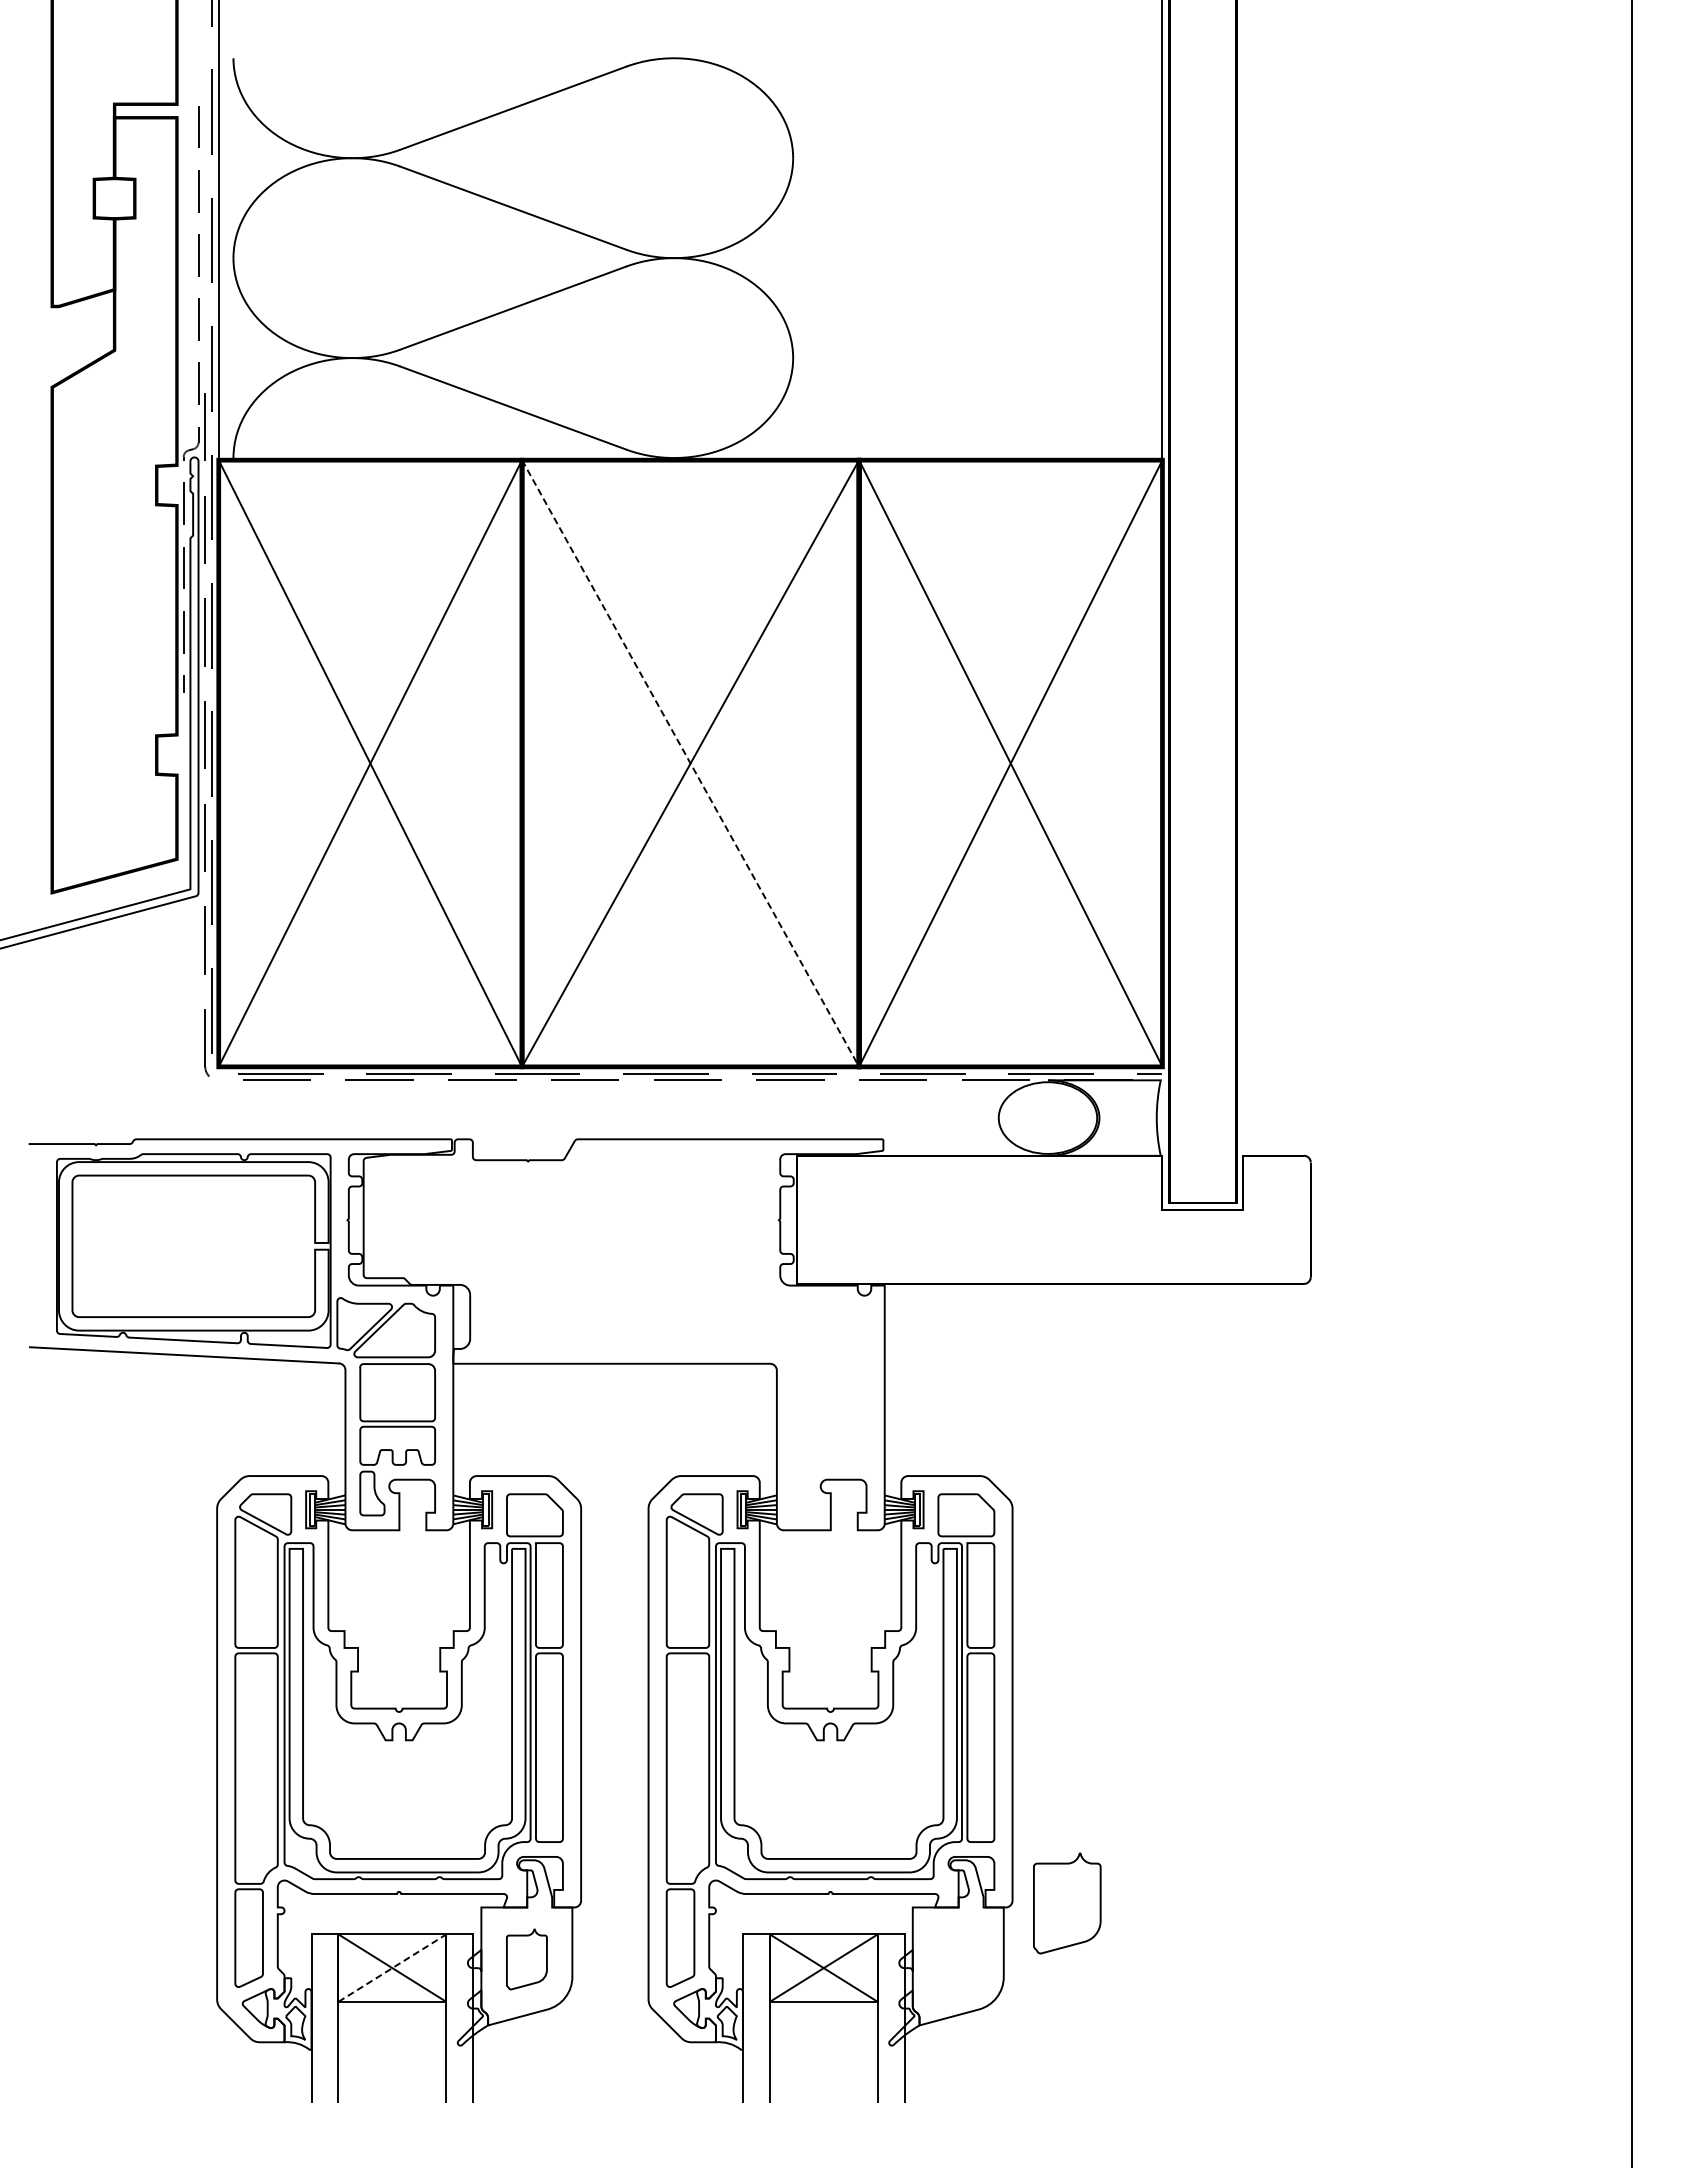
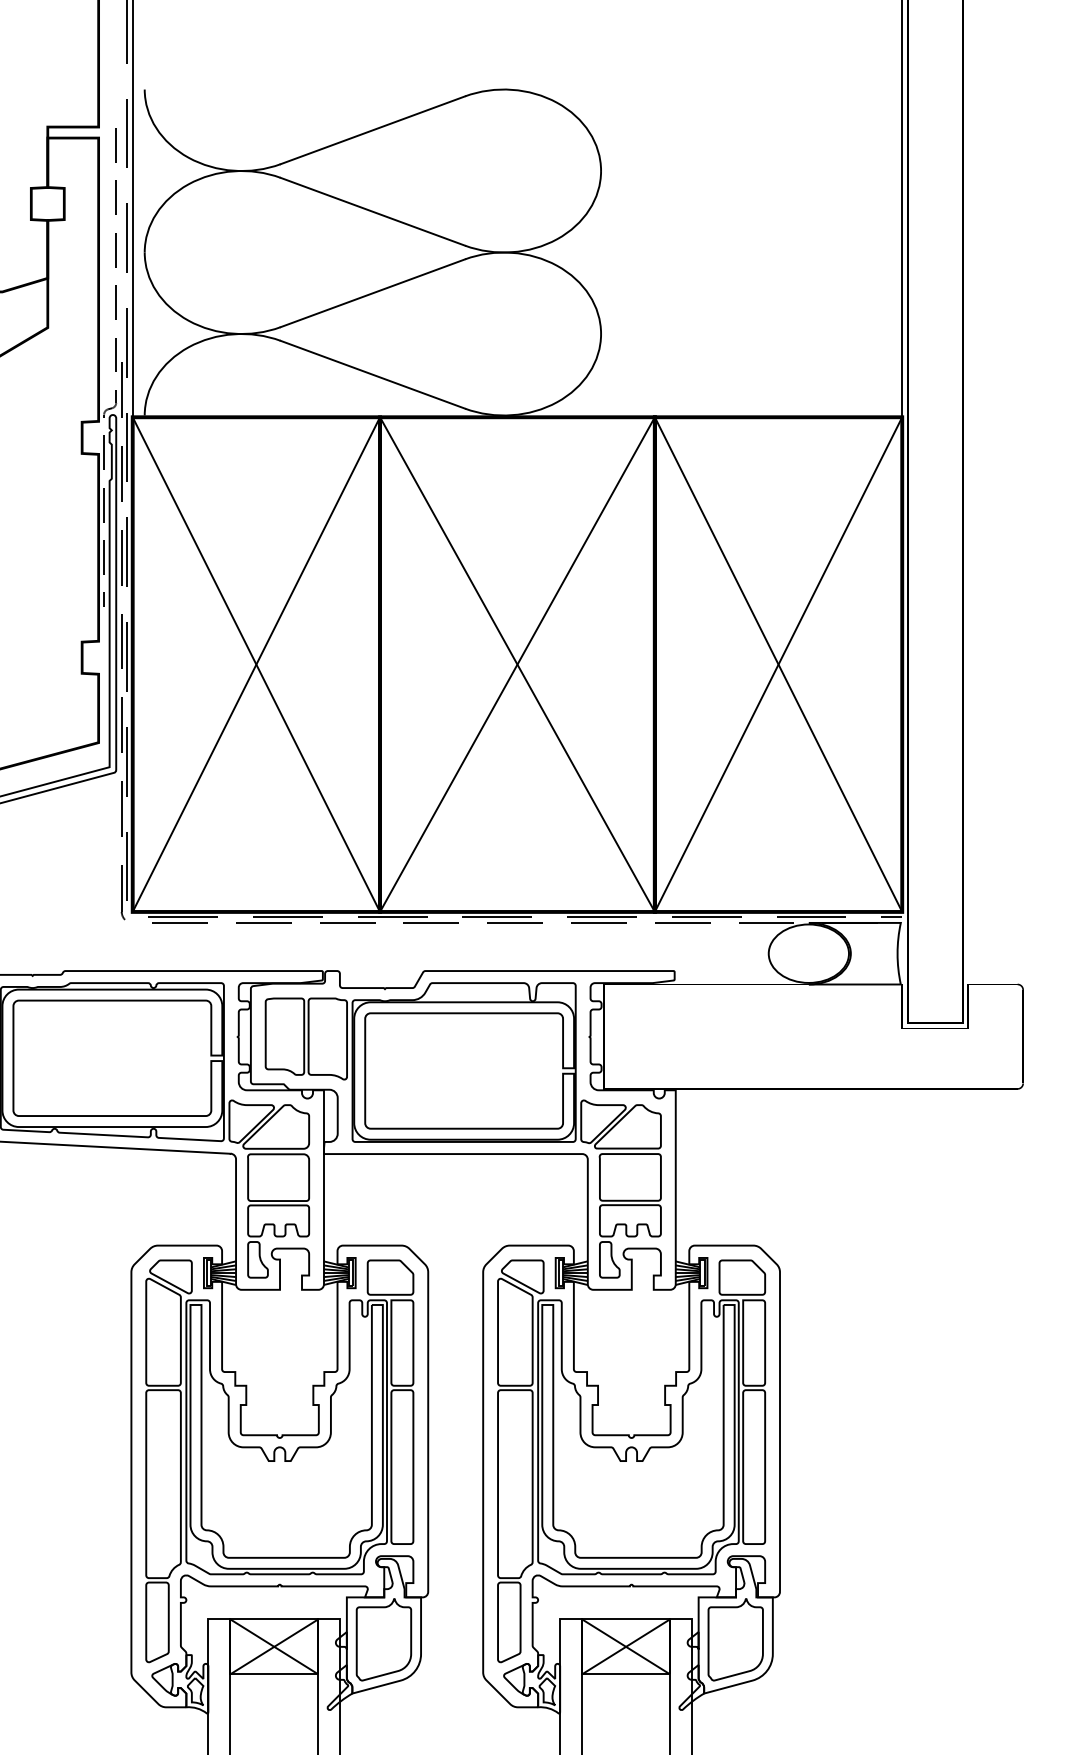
line: (690, 763) -> (517, 664), dashed -> solid
part: (624, 1334) -> (463, 1130), added
part: (1067, 1903) -> (735, 1639), moved
part: (526, 1959) -> (383, 1639), size x1.67
line: (392, 1968) -> (274, 1647), dashed -> solid

